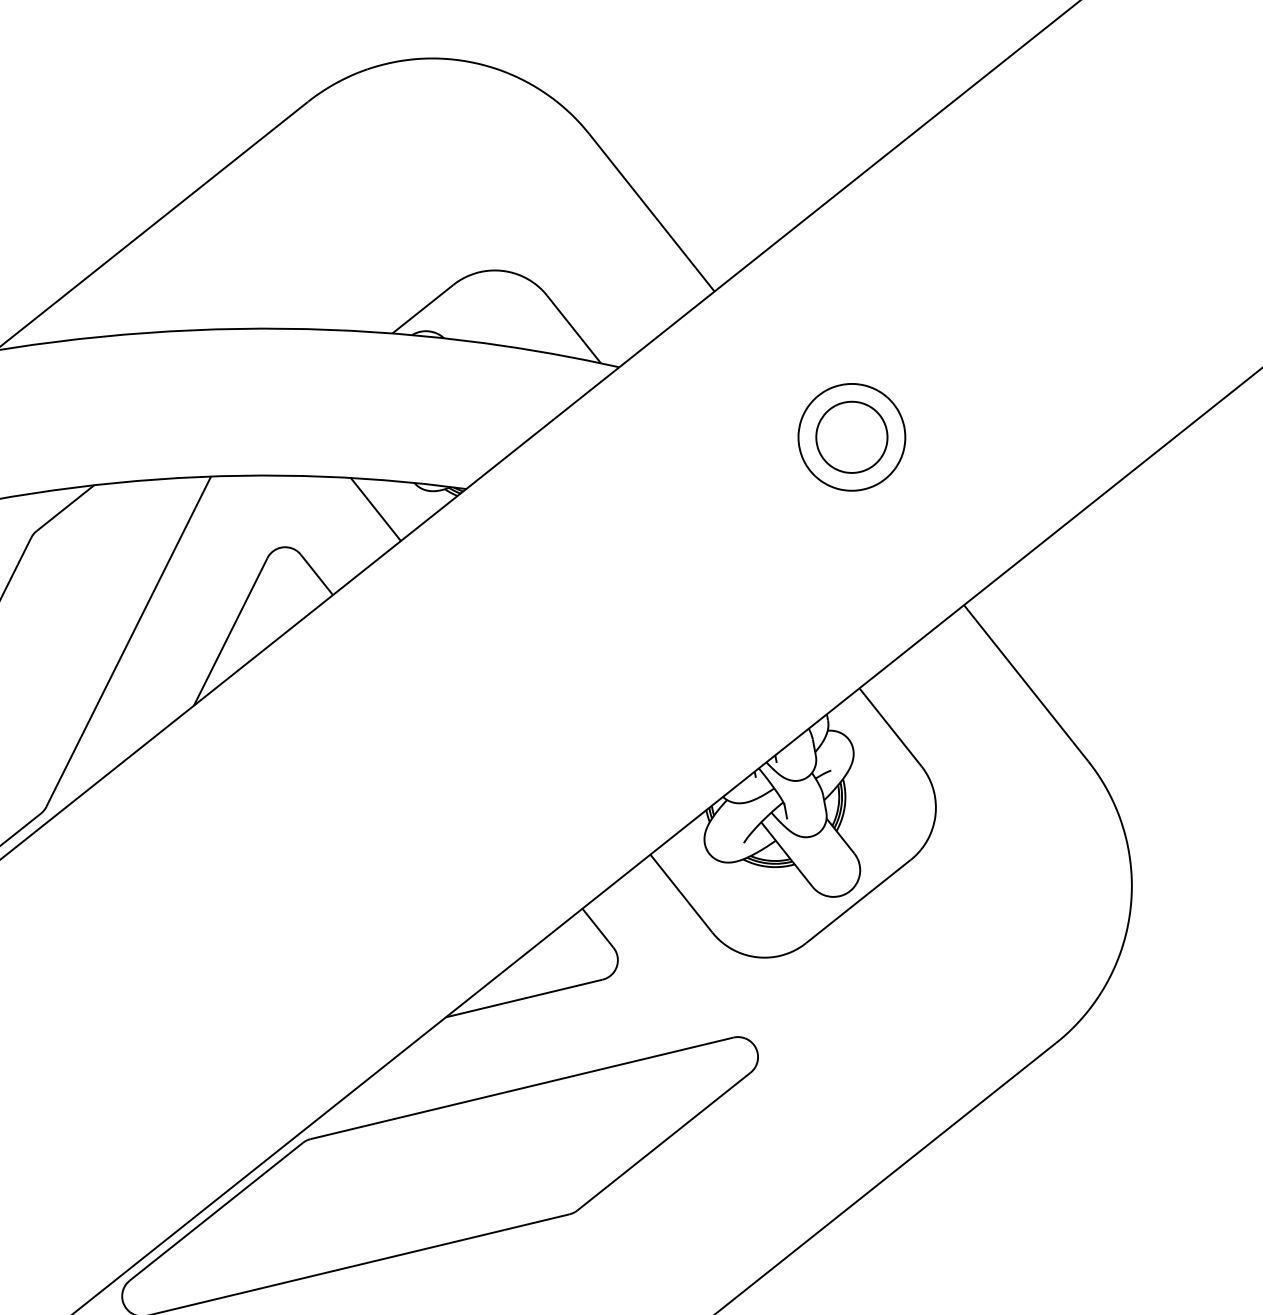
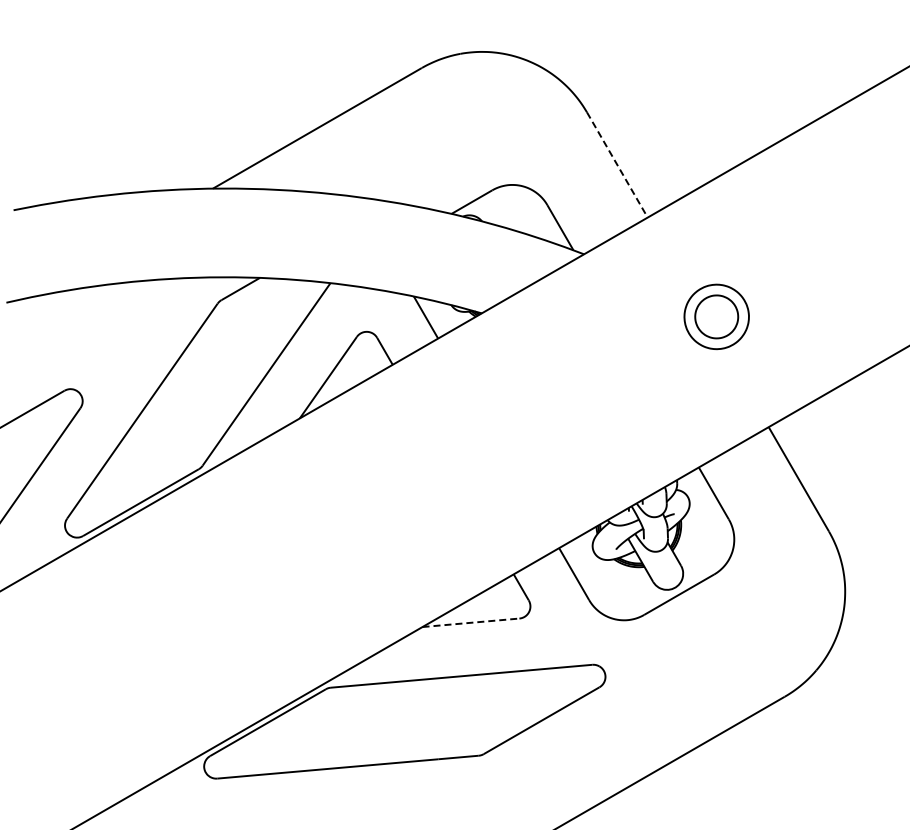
line: (652, 213) -> (617, 165), solid -> dashed
line: (523, 998) -> (470, 622), solid -> dashed

